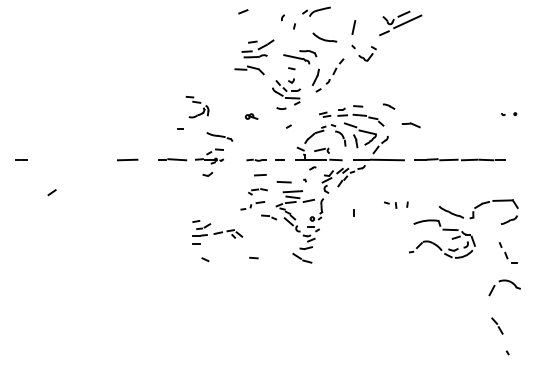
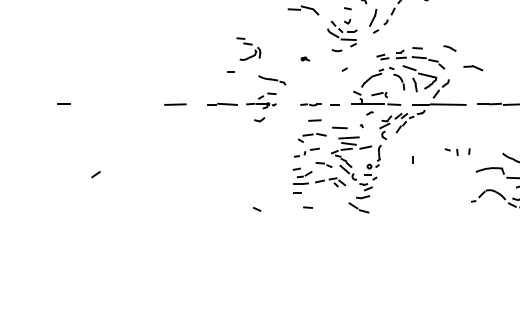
part: (250, 116) -> (304, 58), size x0.62
part: (257, 191) -> (311, 137), size x1.43
line: (51, 192) -> (95, 174), moved
part: (217, 232) -> (319, 180), moved

